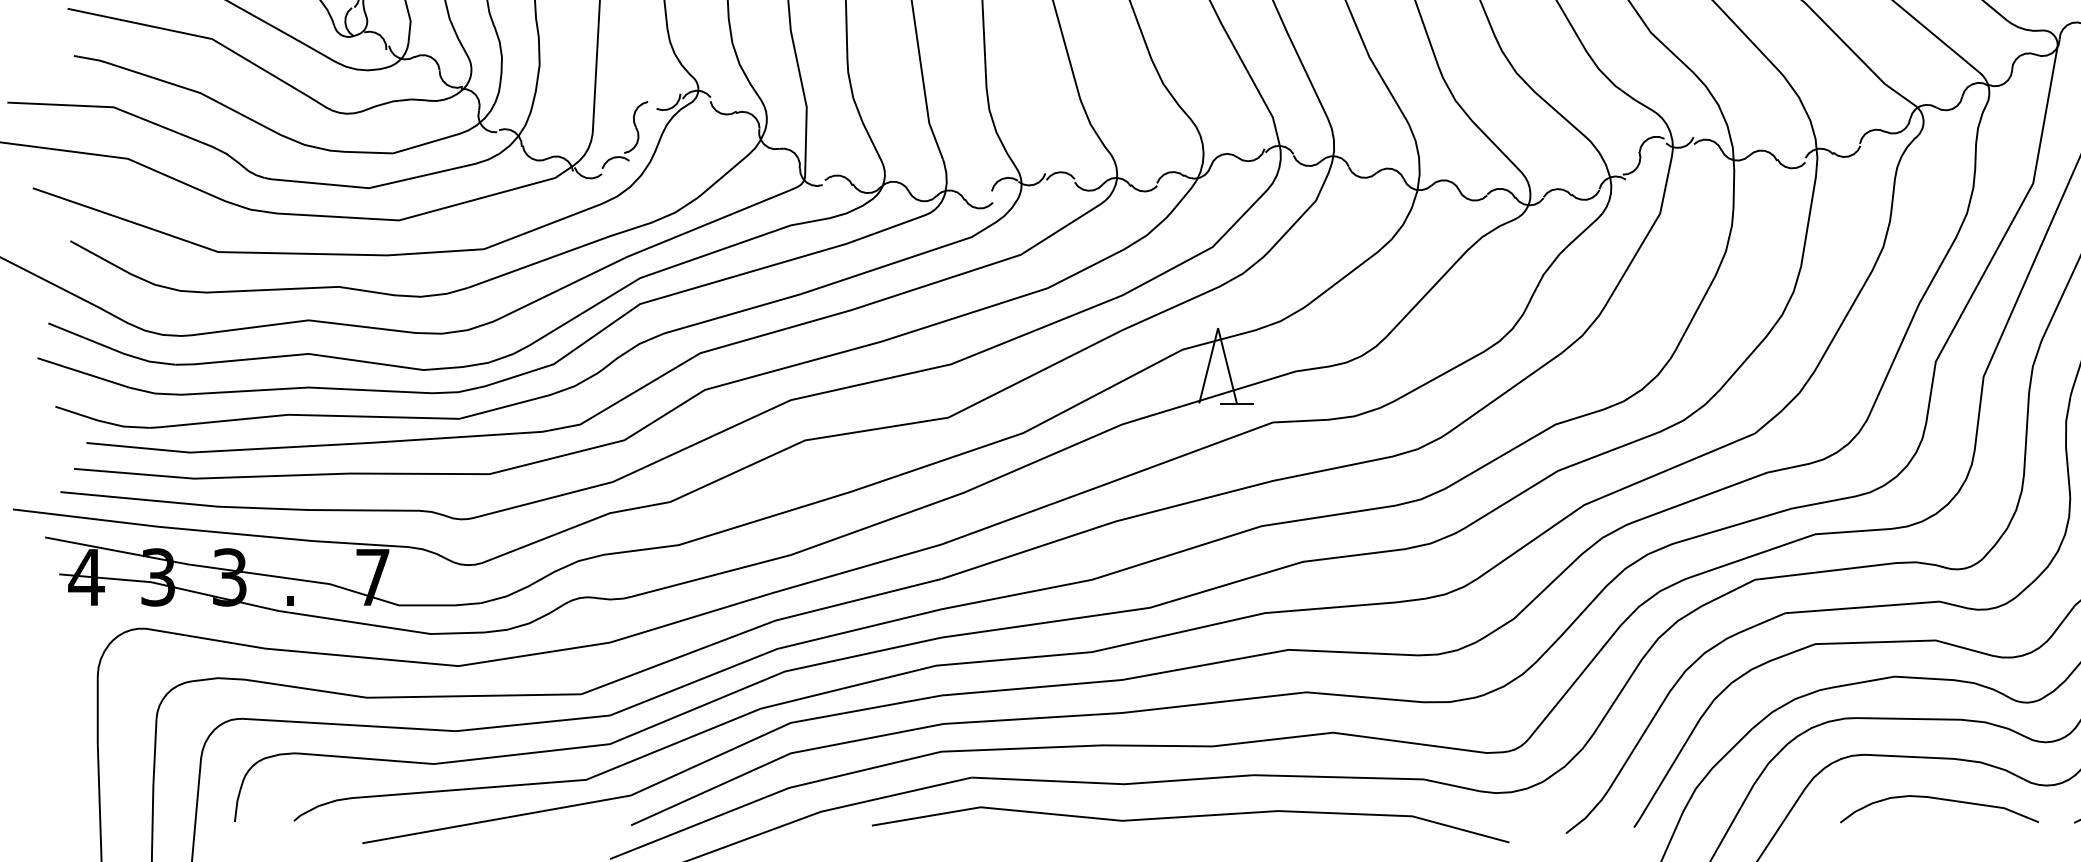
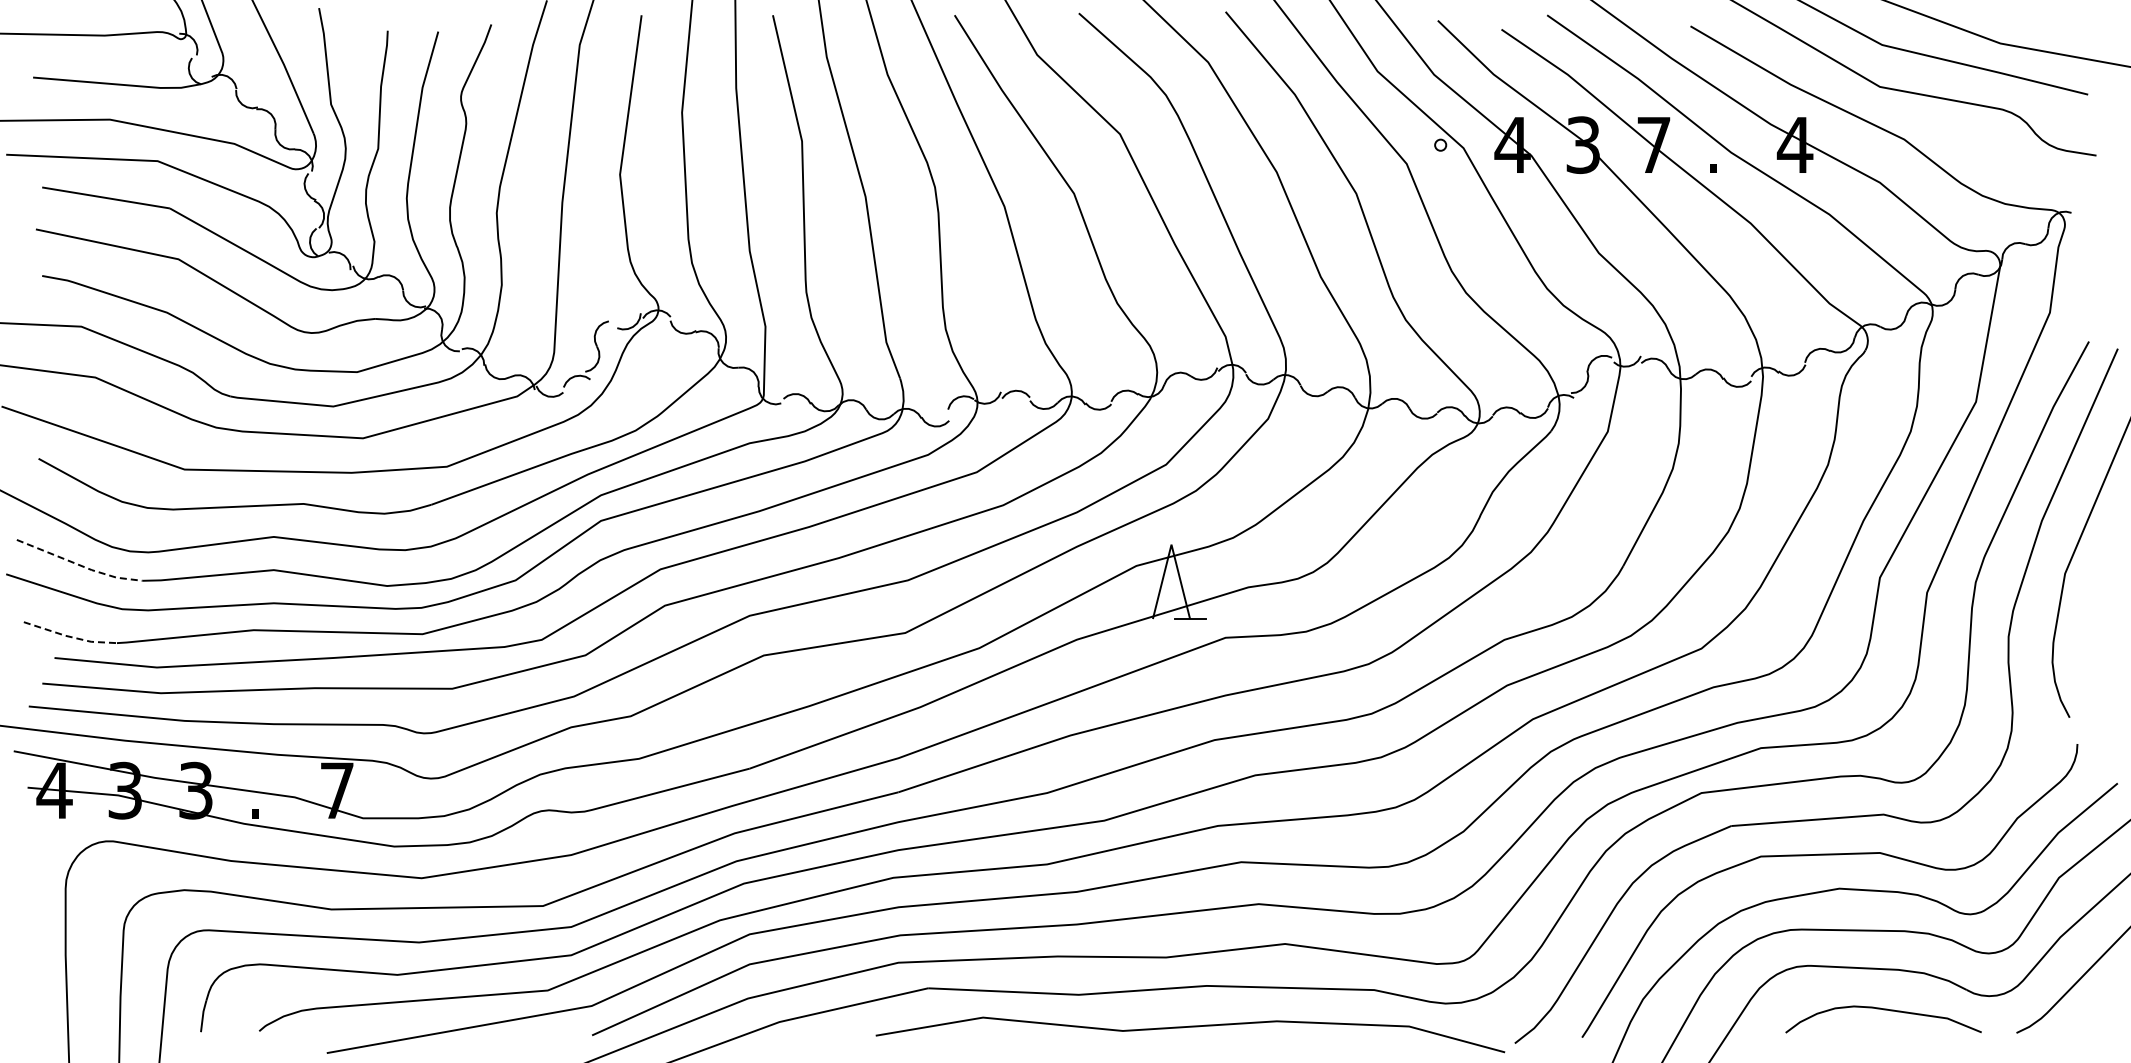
line: (111, 349) -> (79, 565), solid -> dashed
line: (101, 421) -> (69, 636), solid -> dashed
curve: (1190, 817) -> (1190, 1027), moved

